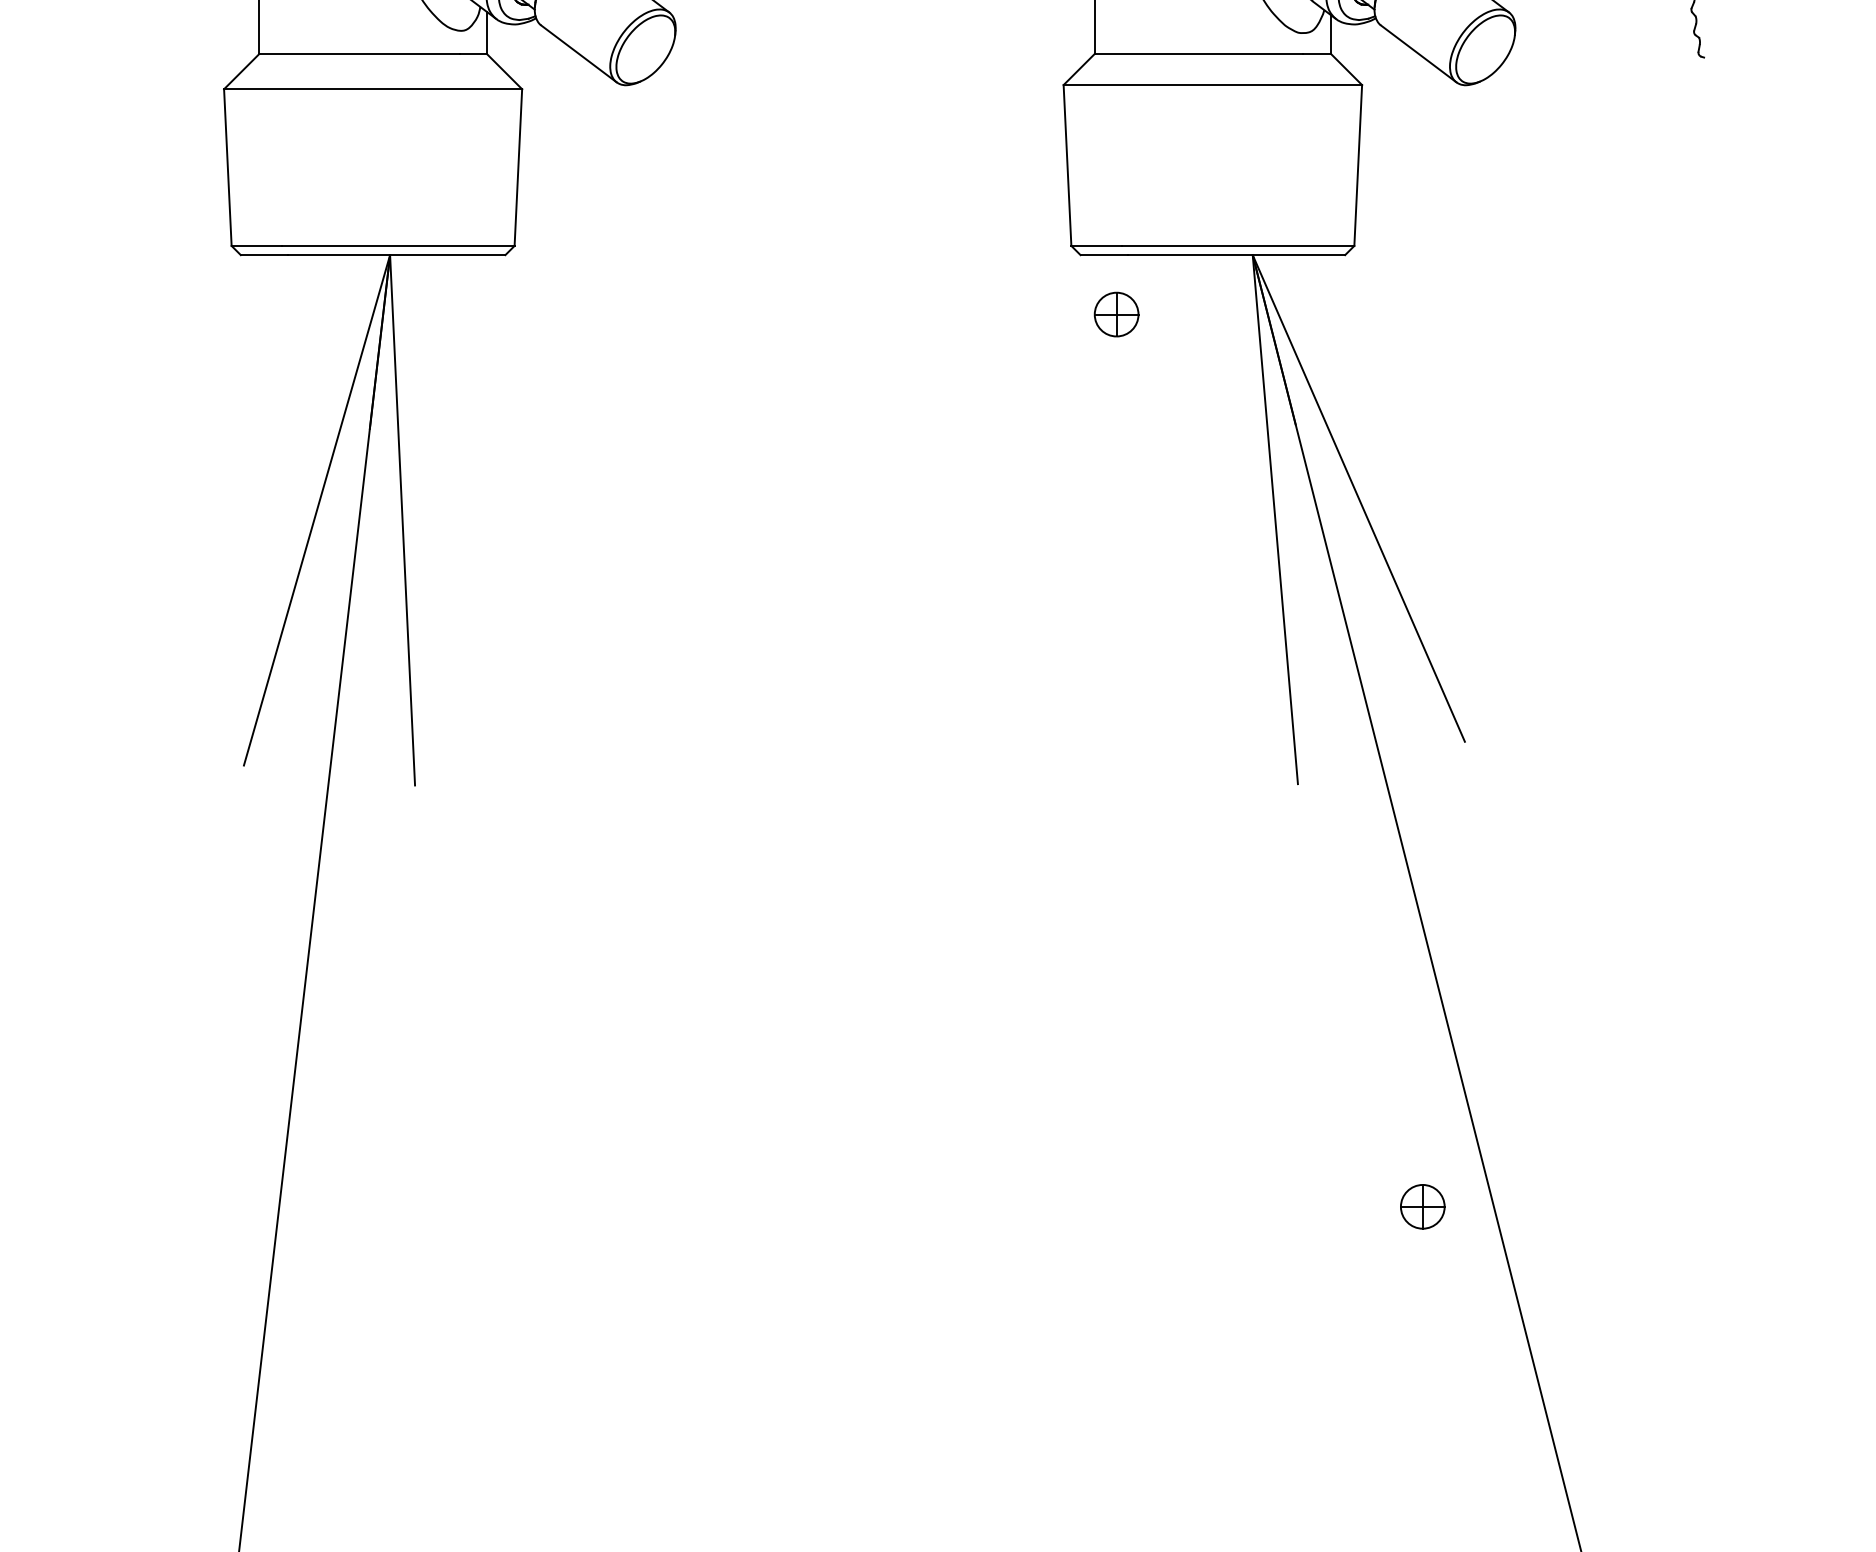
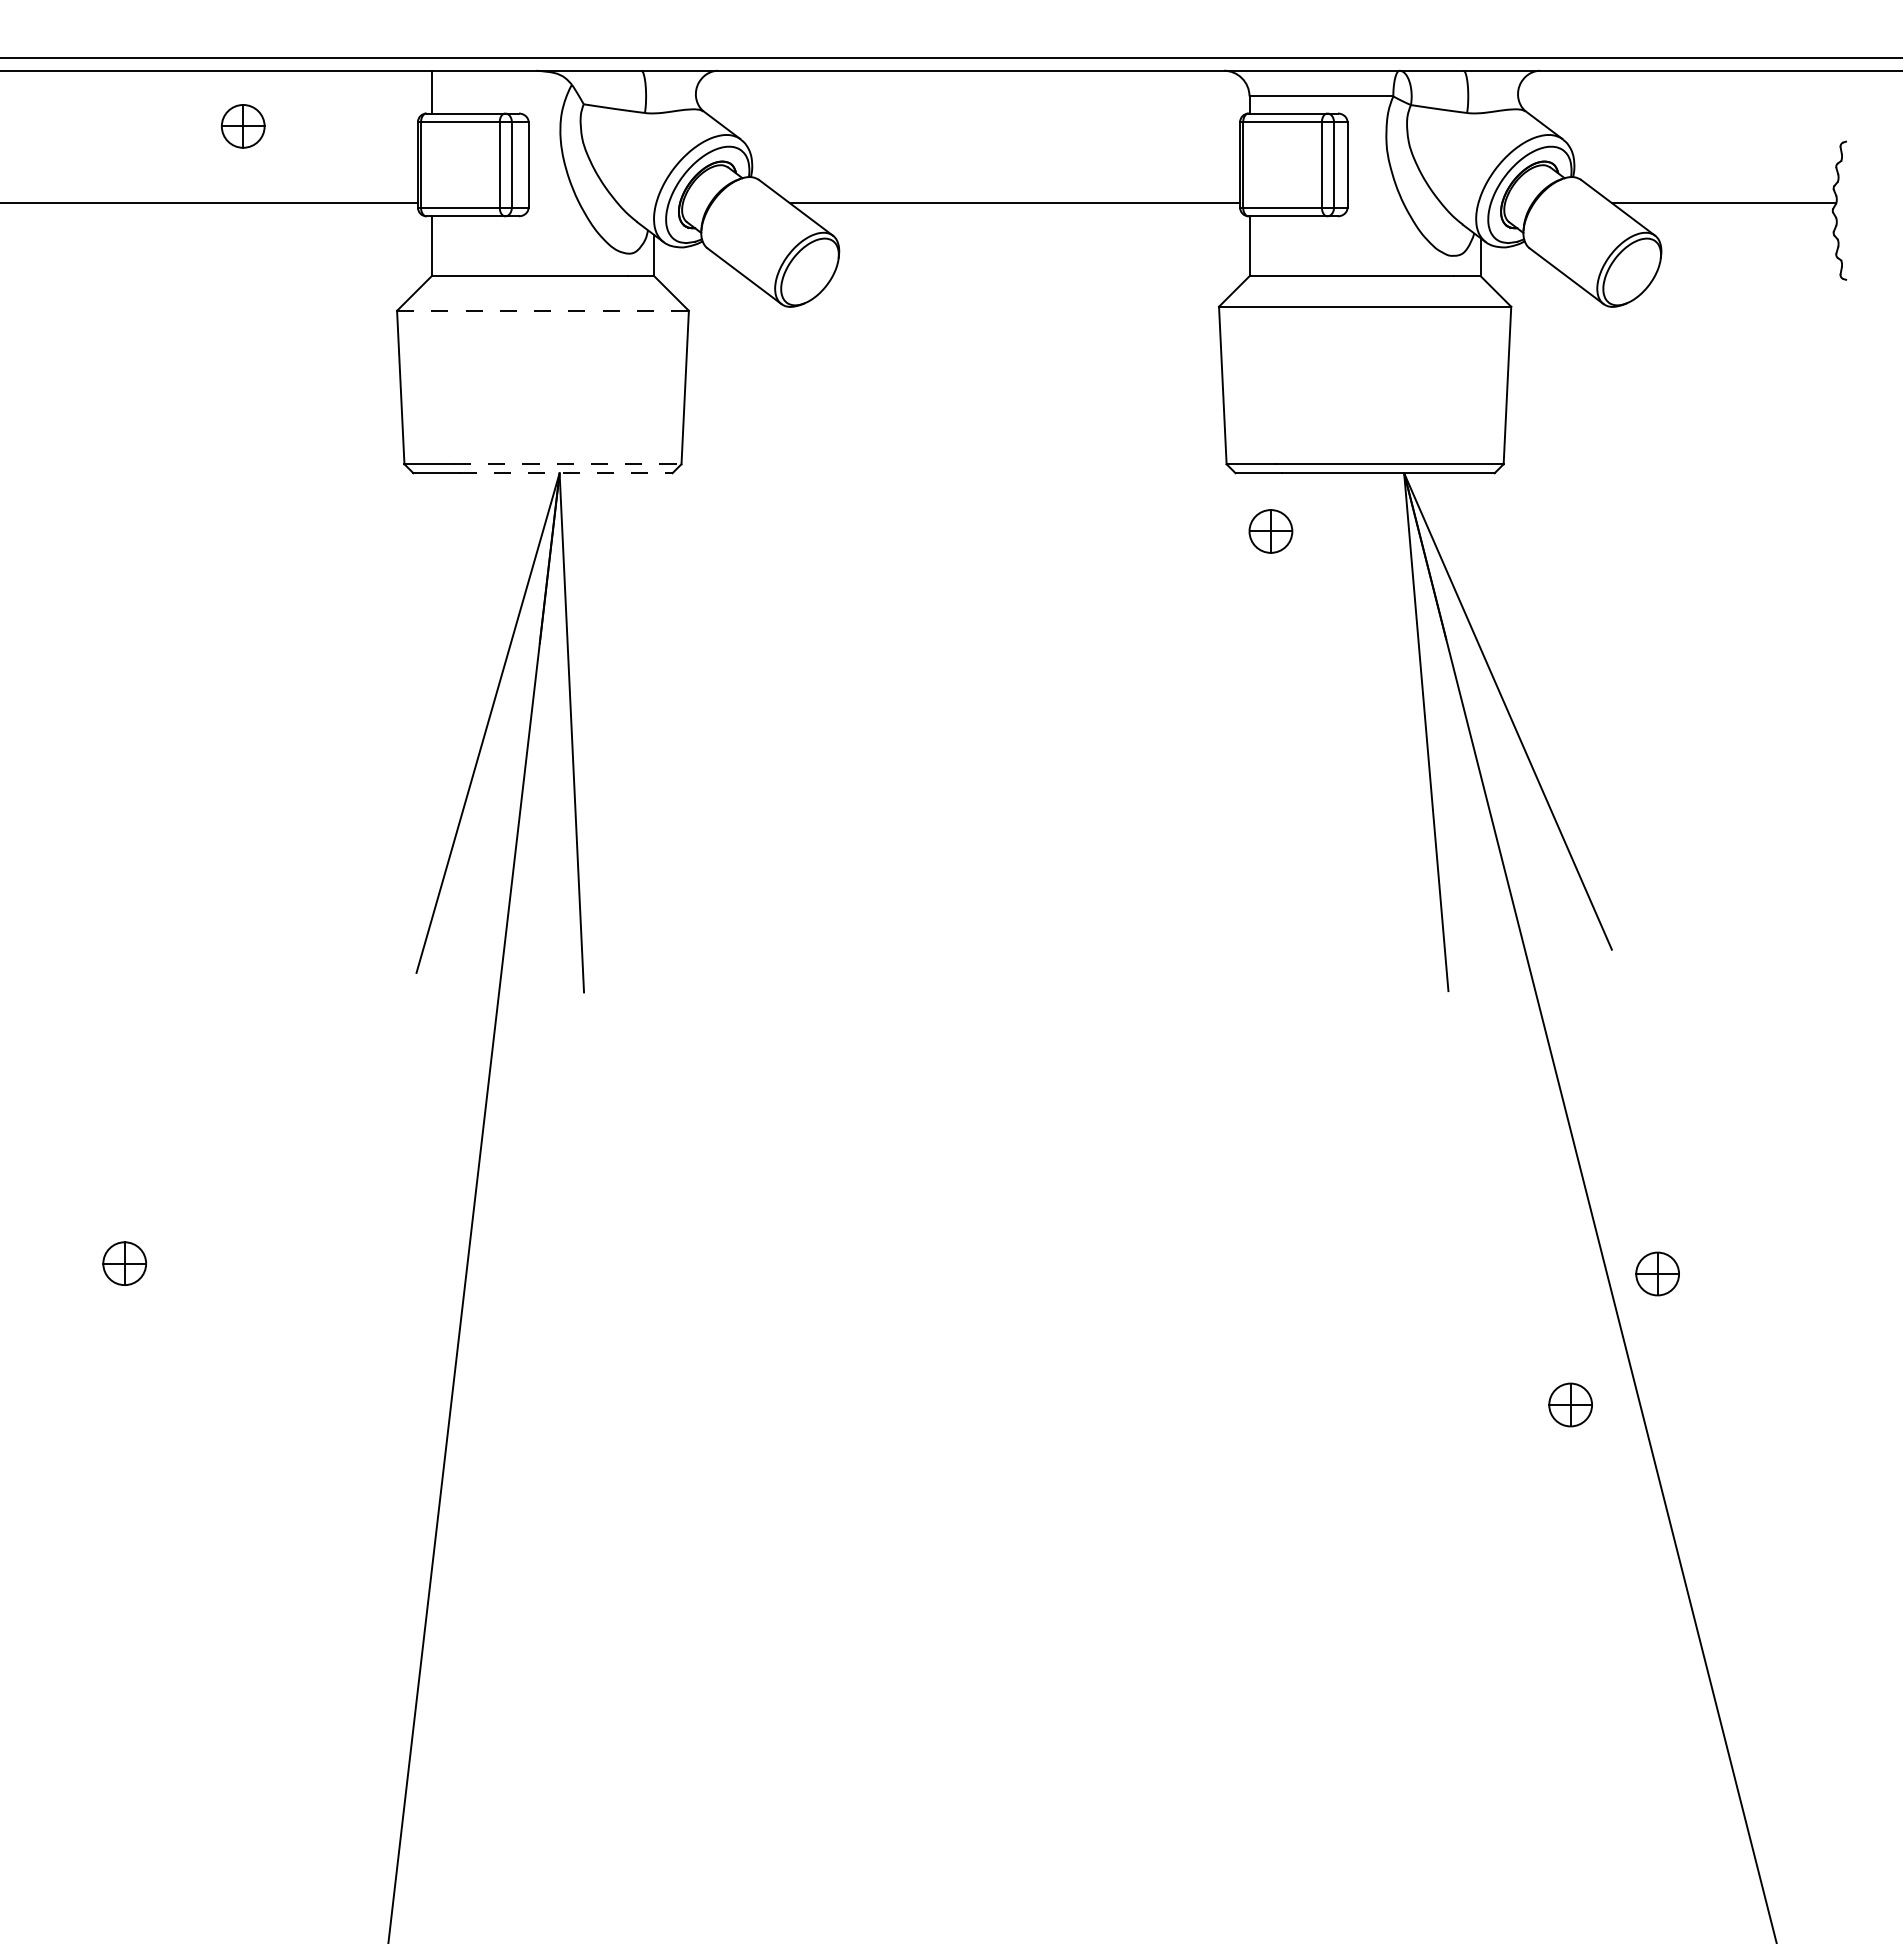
line: (372, 88) -> (542, 310), solid -> dashed
line: (398, 246) -> (567, 464), solid -> dashed
line: (397, 255) -> (566, 473), solid -> dashed
part: (1511, 1072) -> (1657, 1273), added

